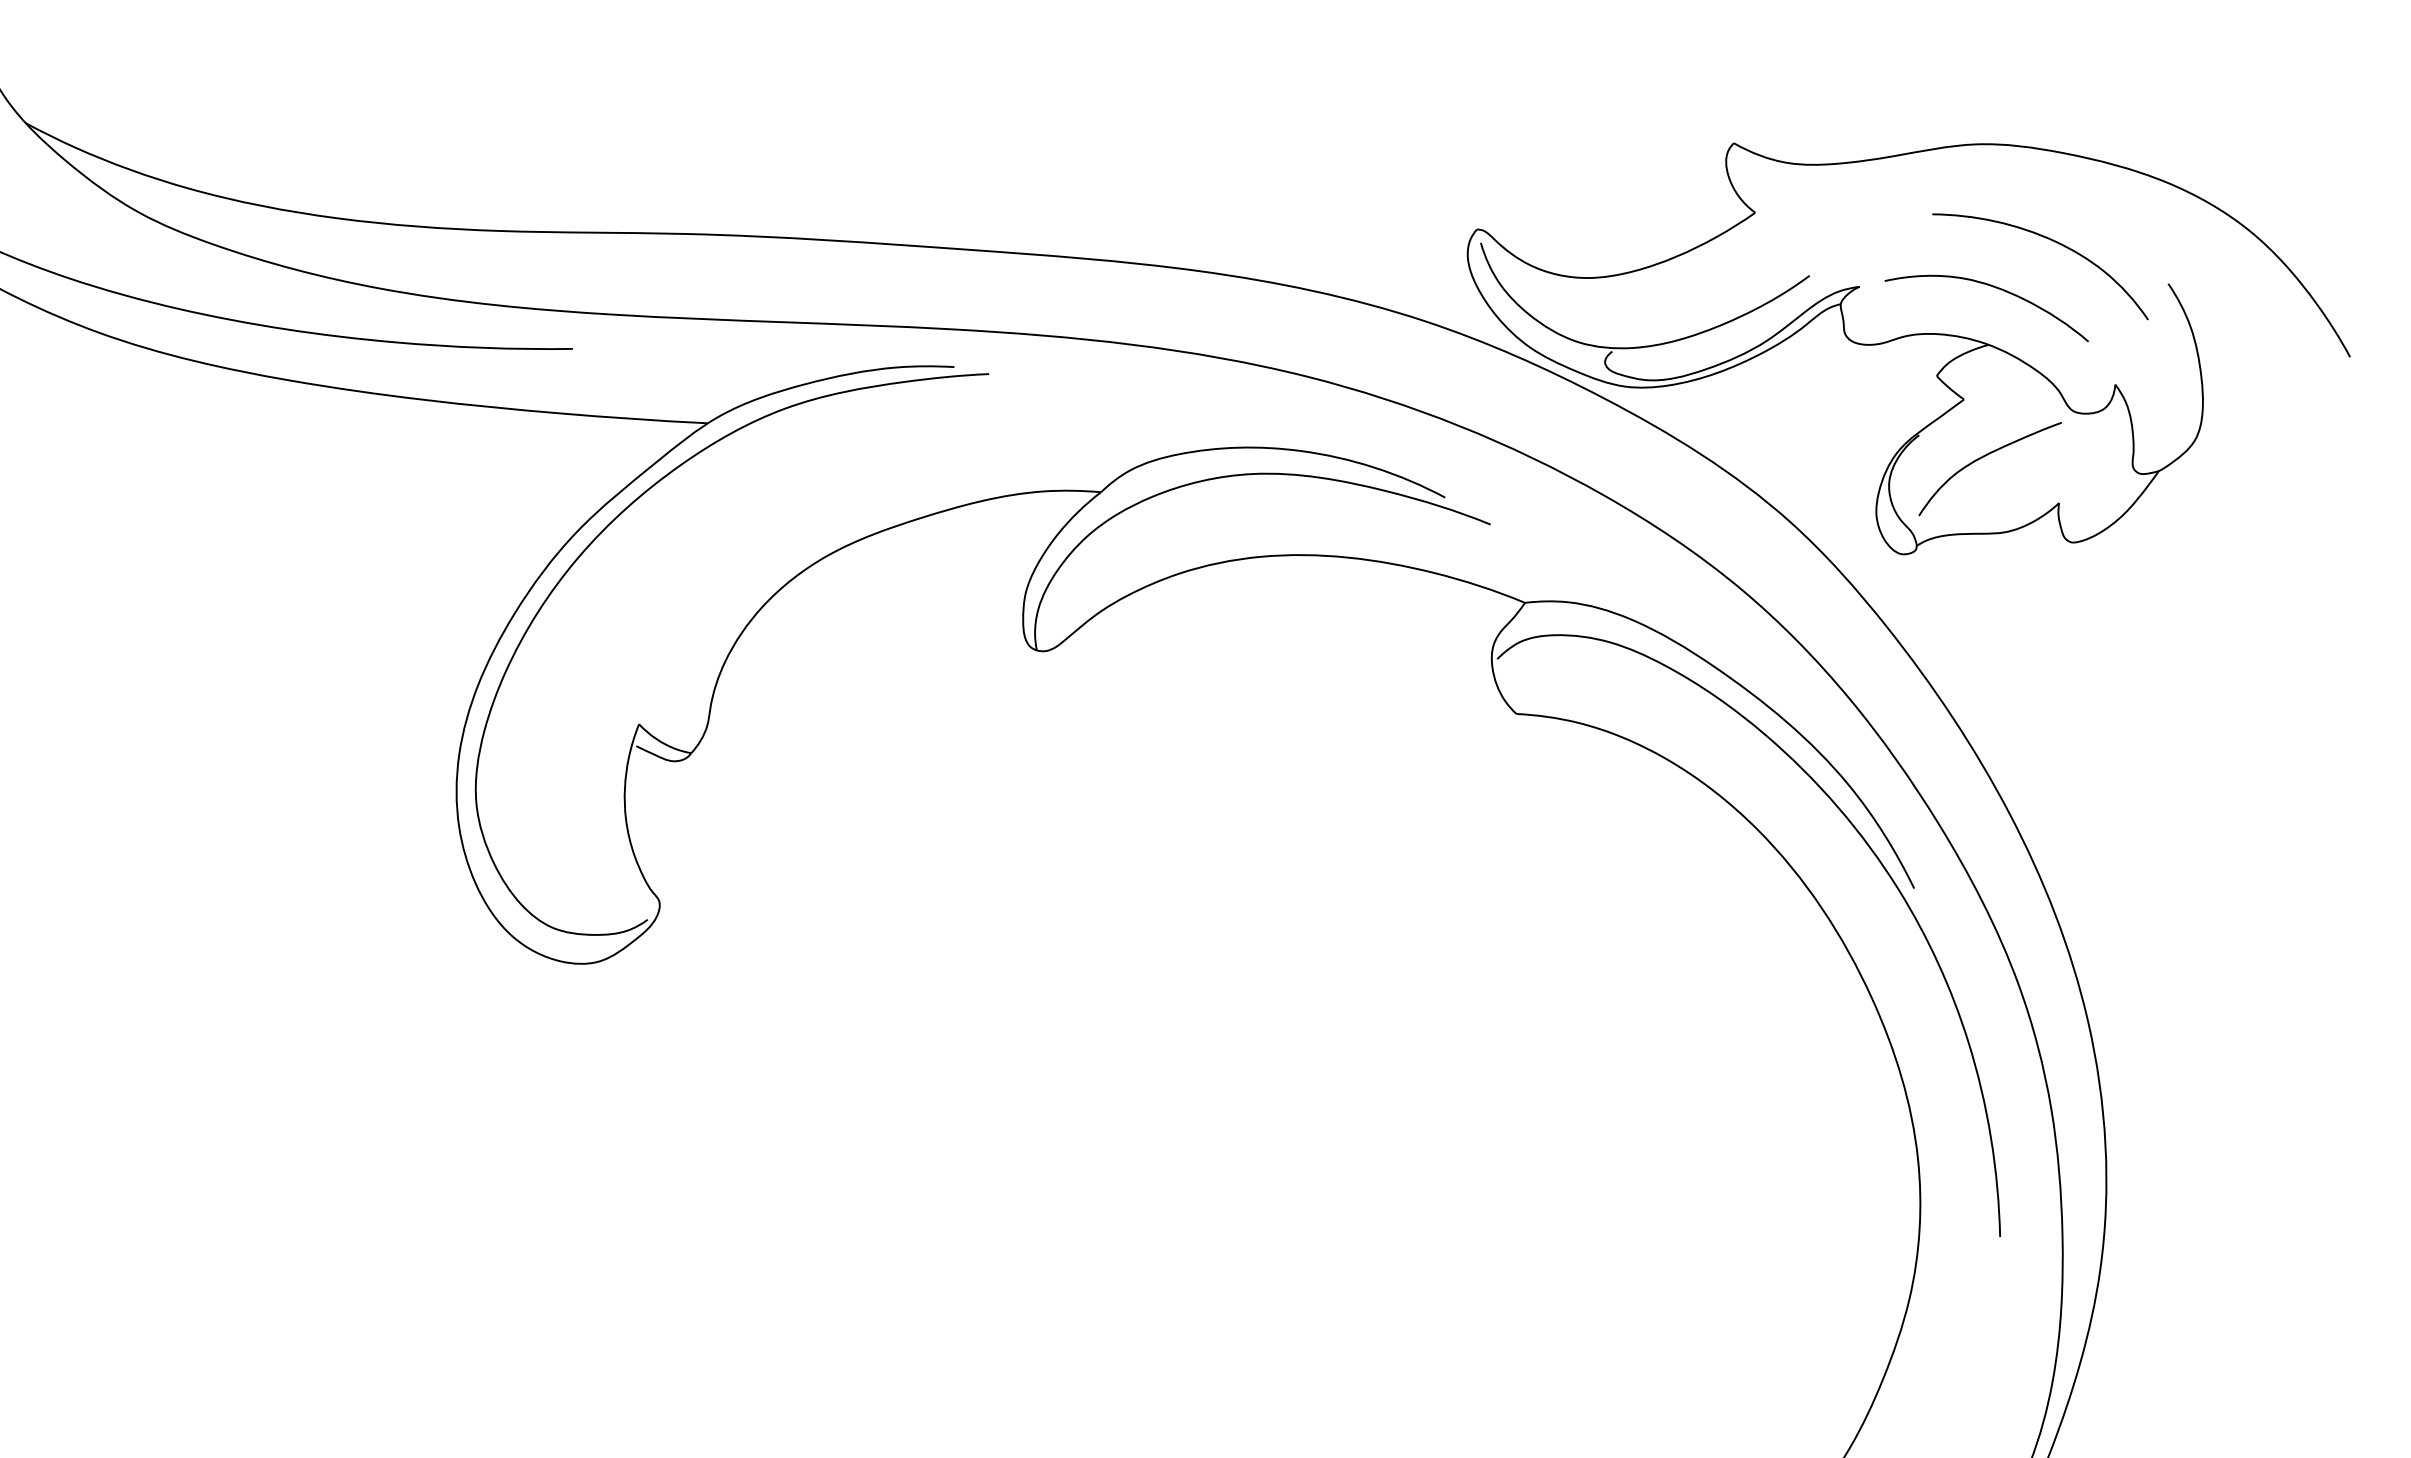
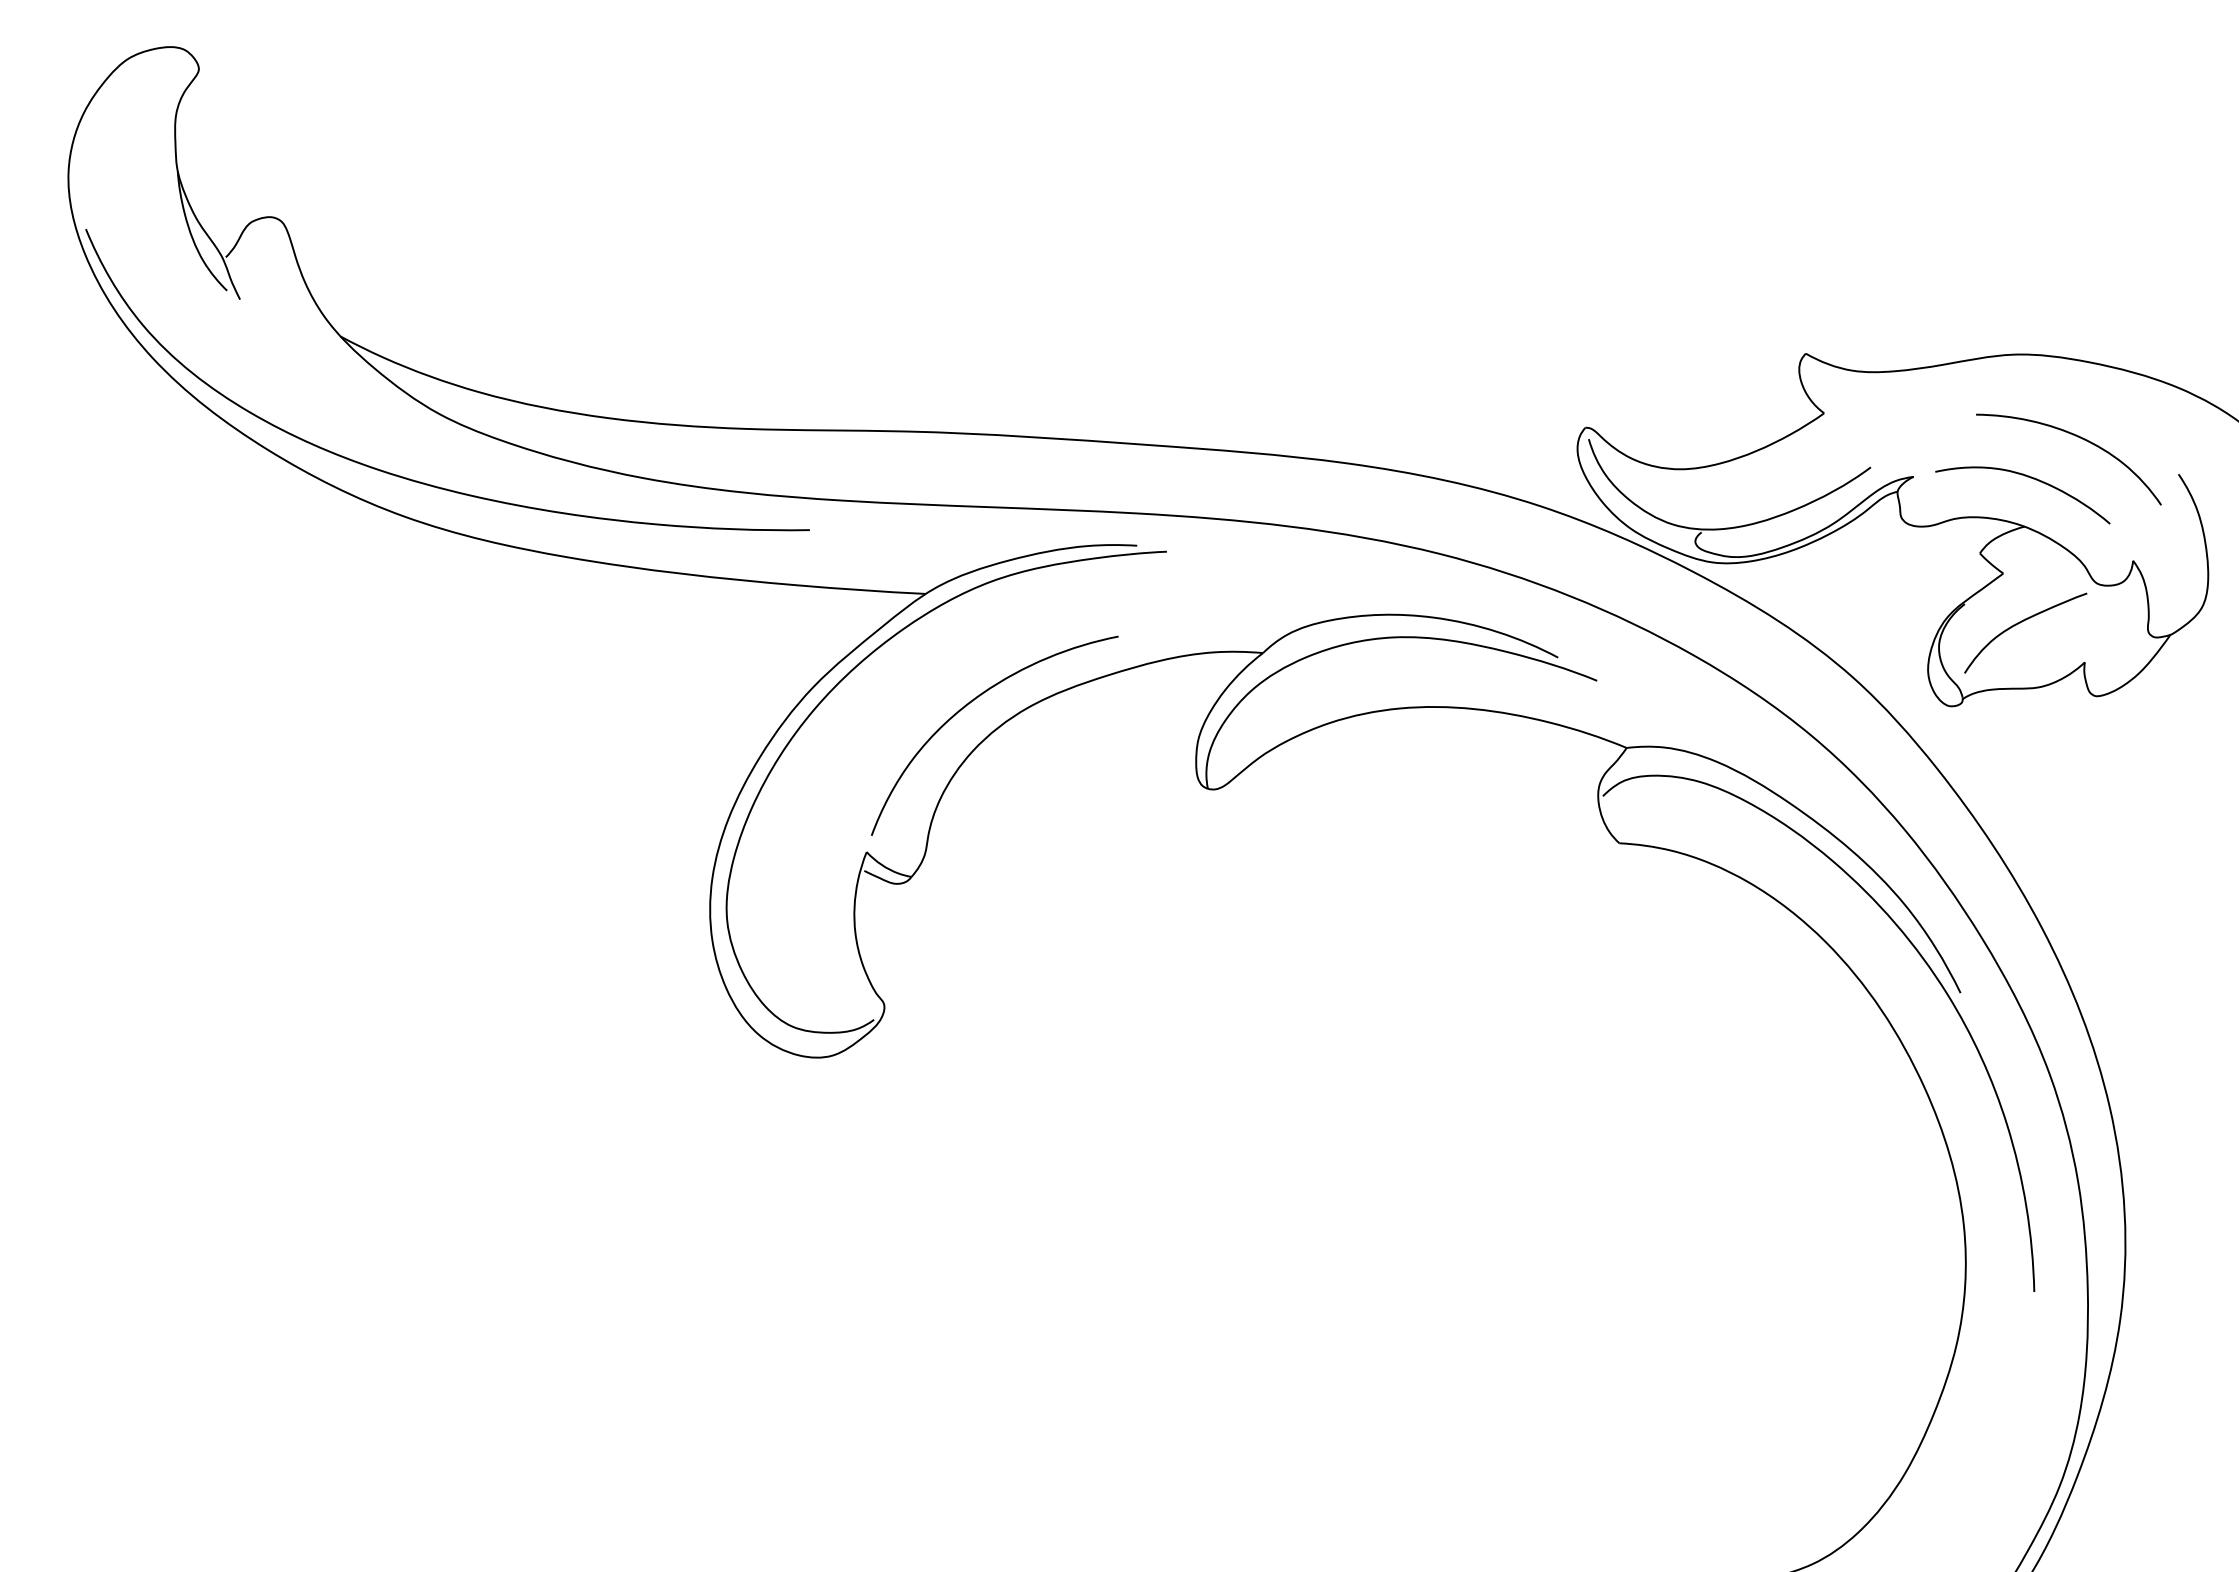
curve: (758, 552) -> (969, 704), added

